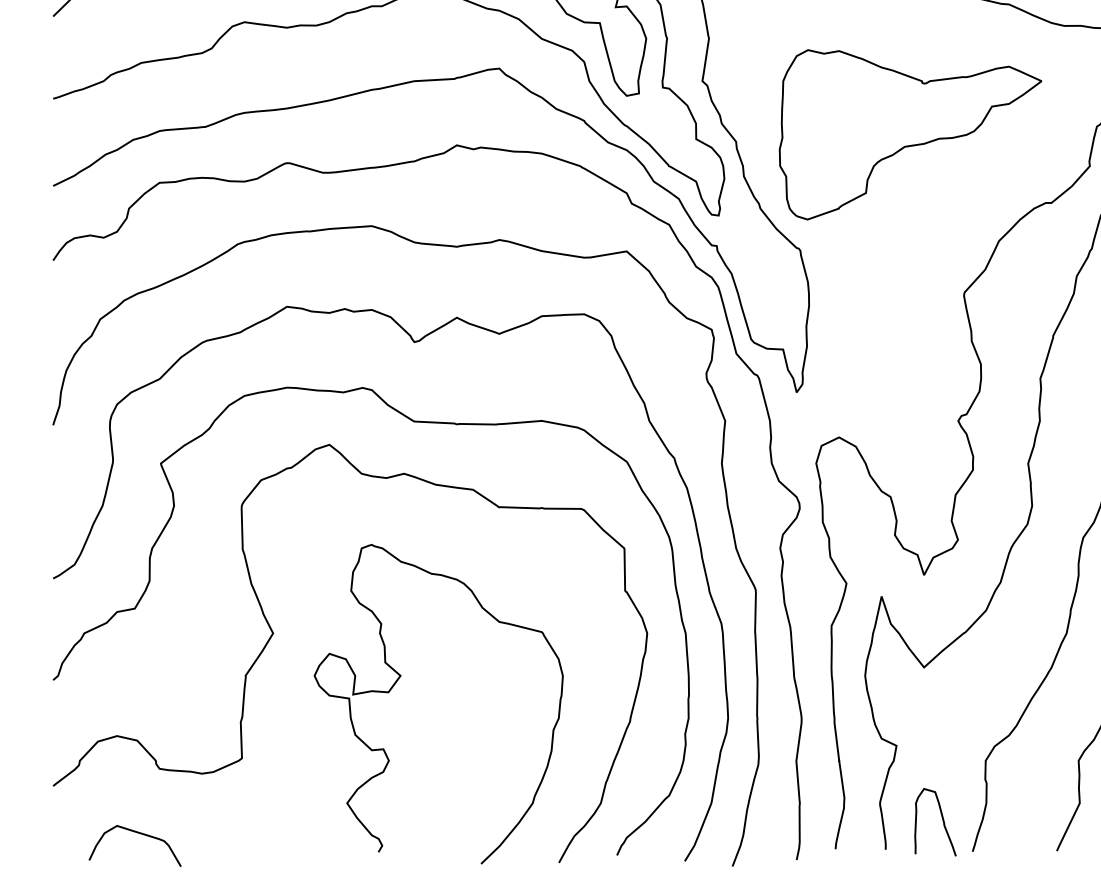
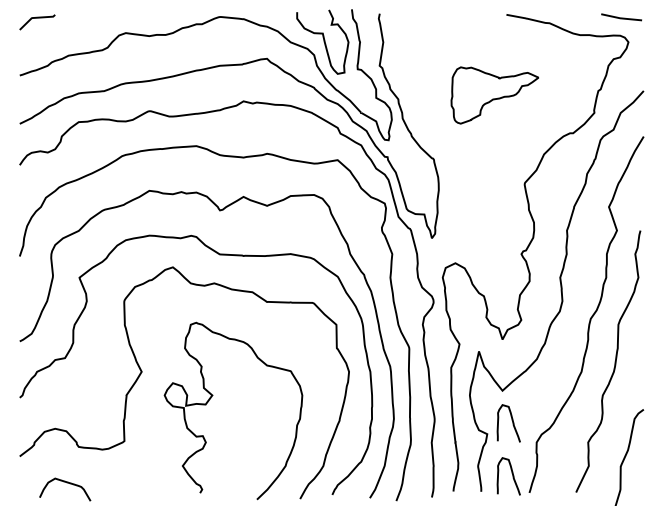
part: (909, 134) -> (494, 95), size x0.6
curve: (942, 726) -> (512, 423), added

